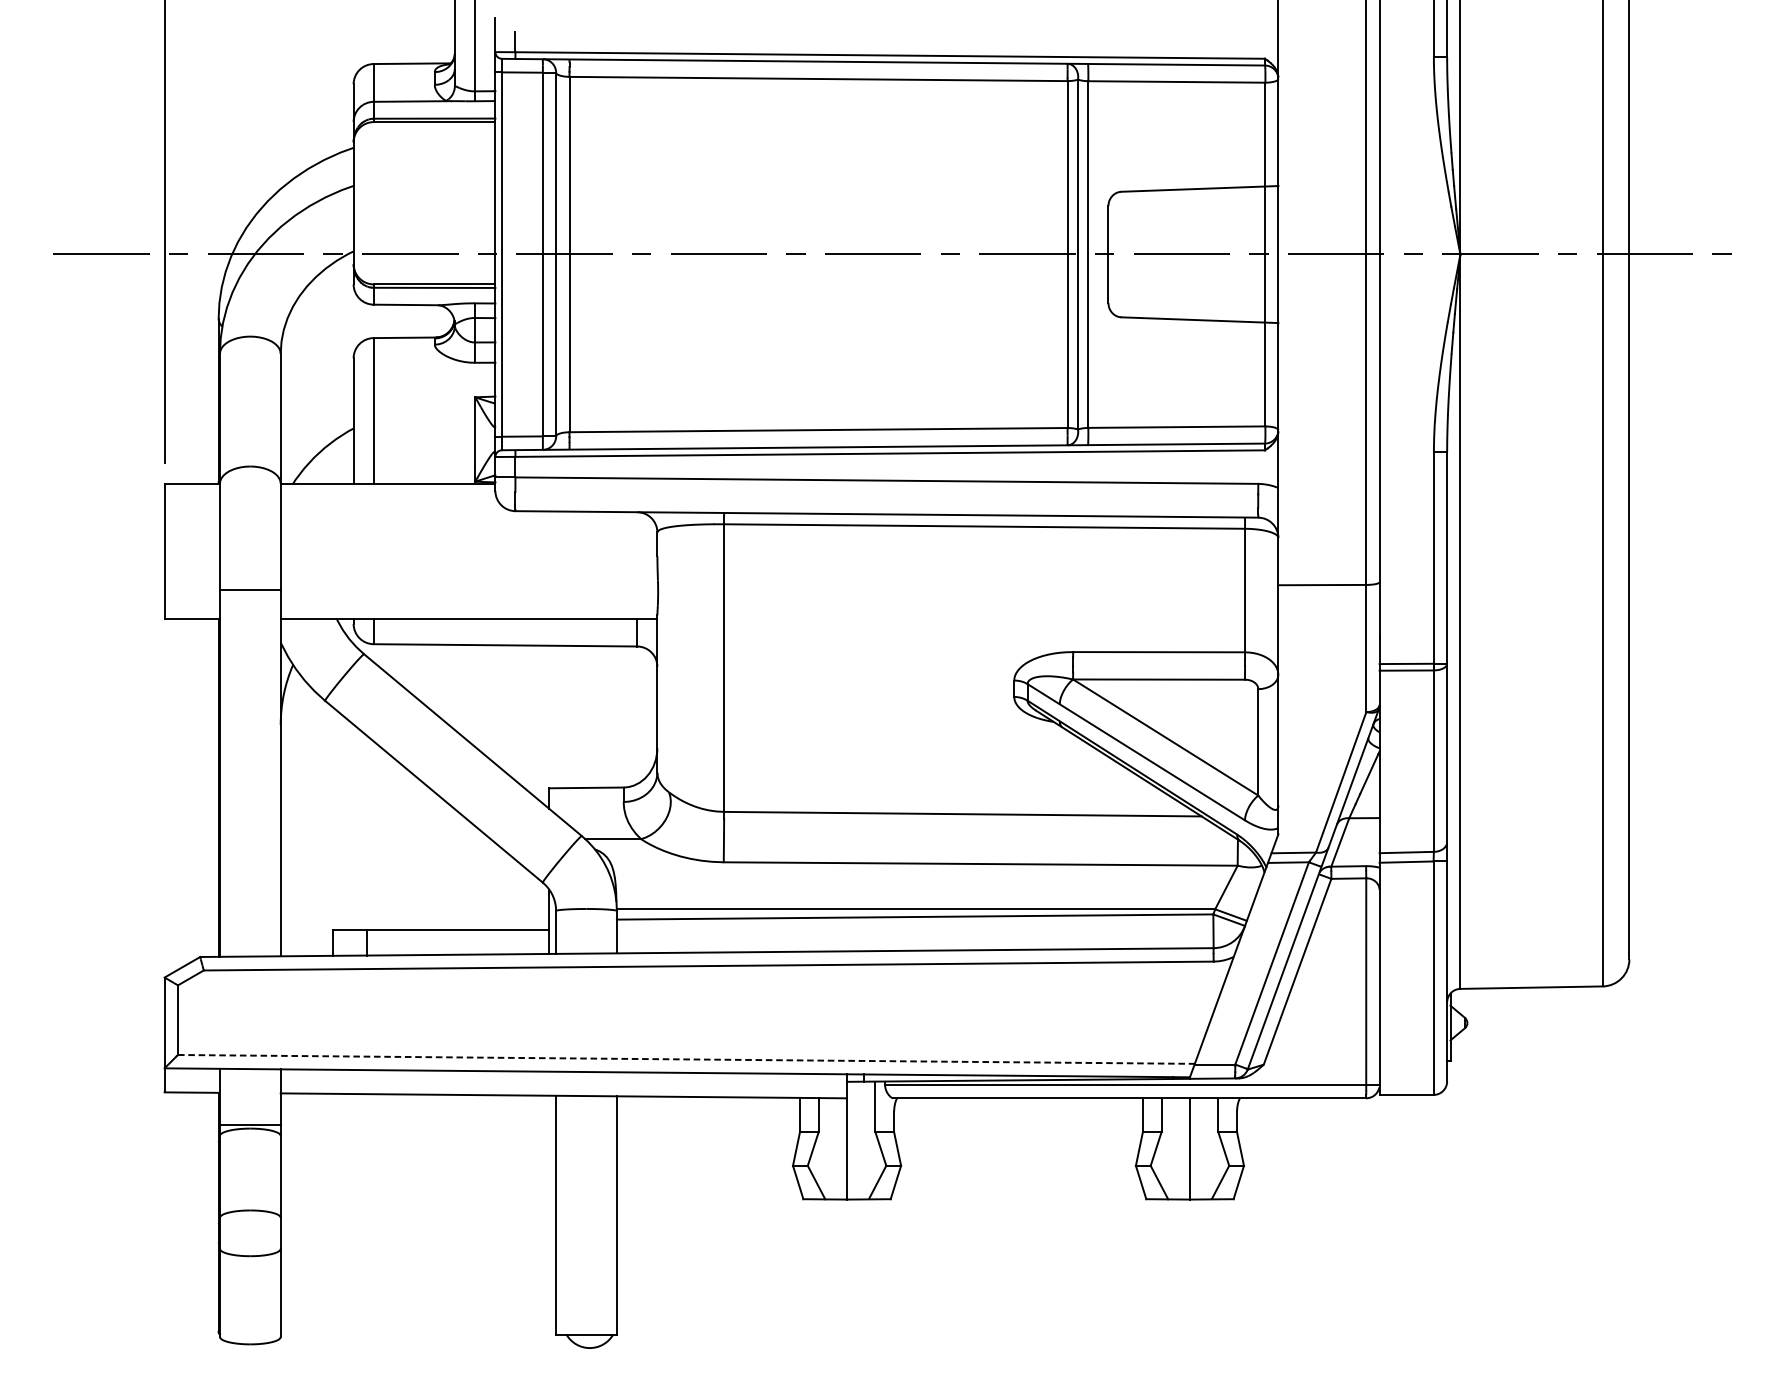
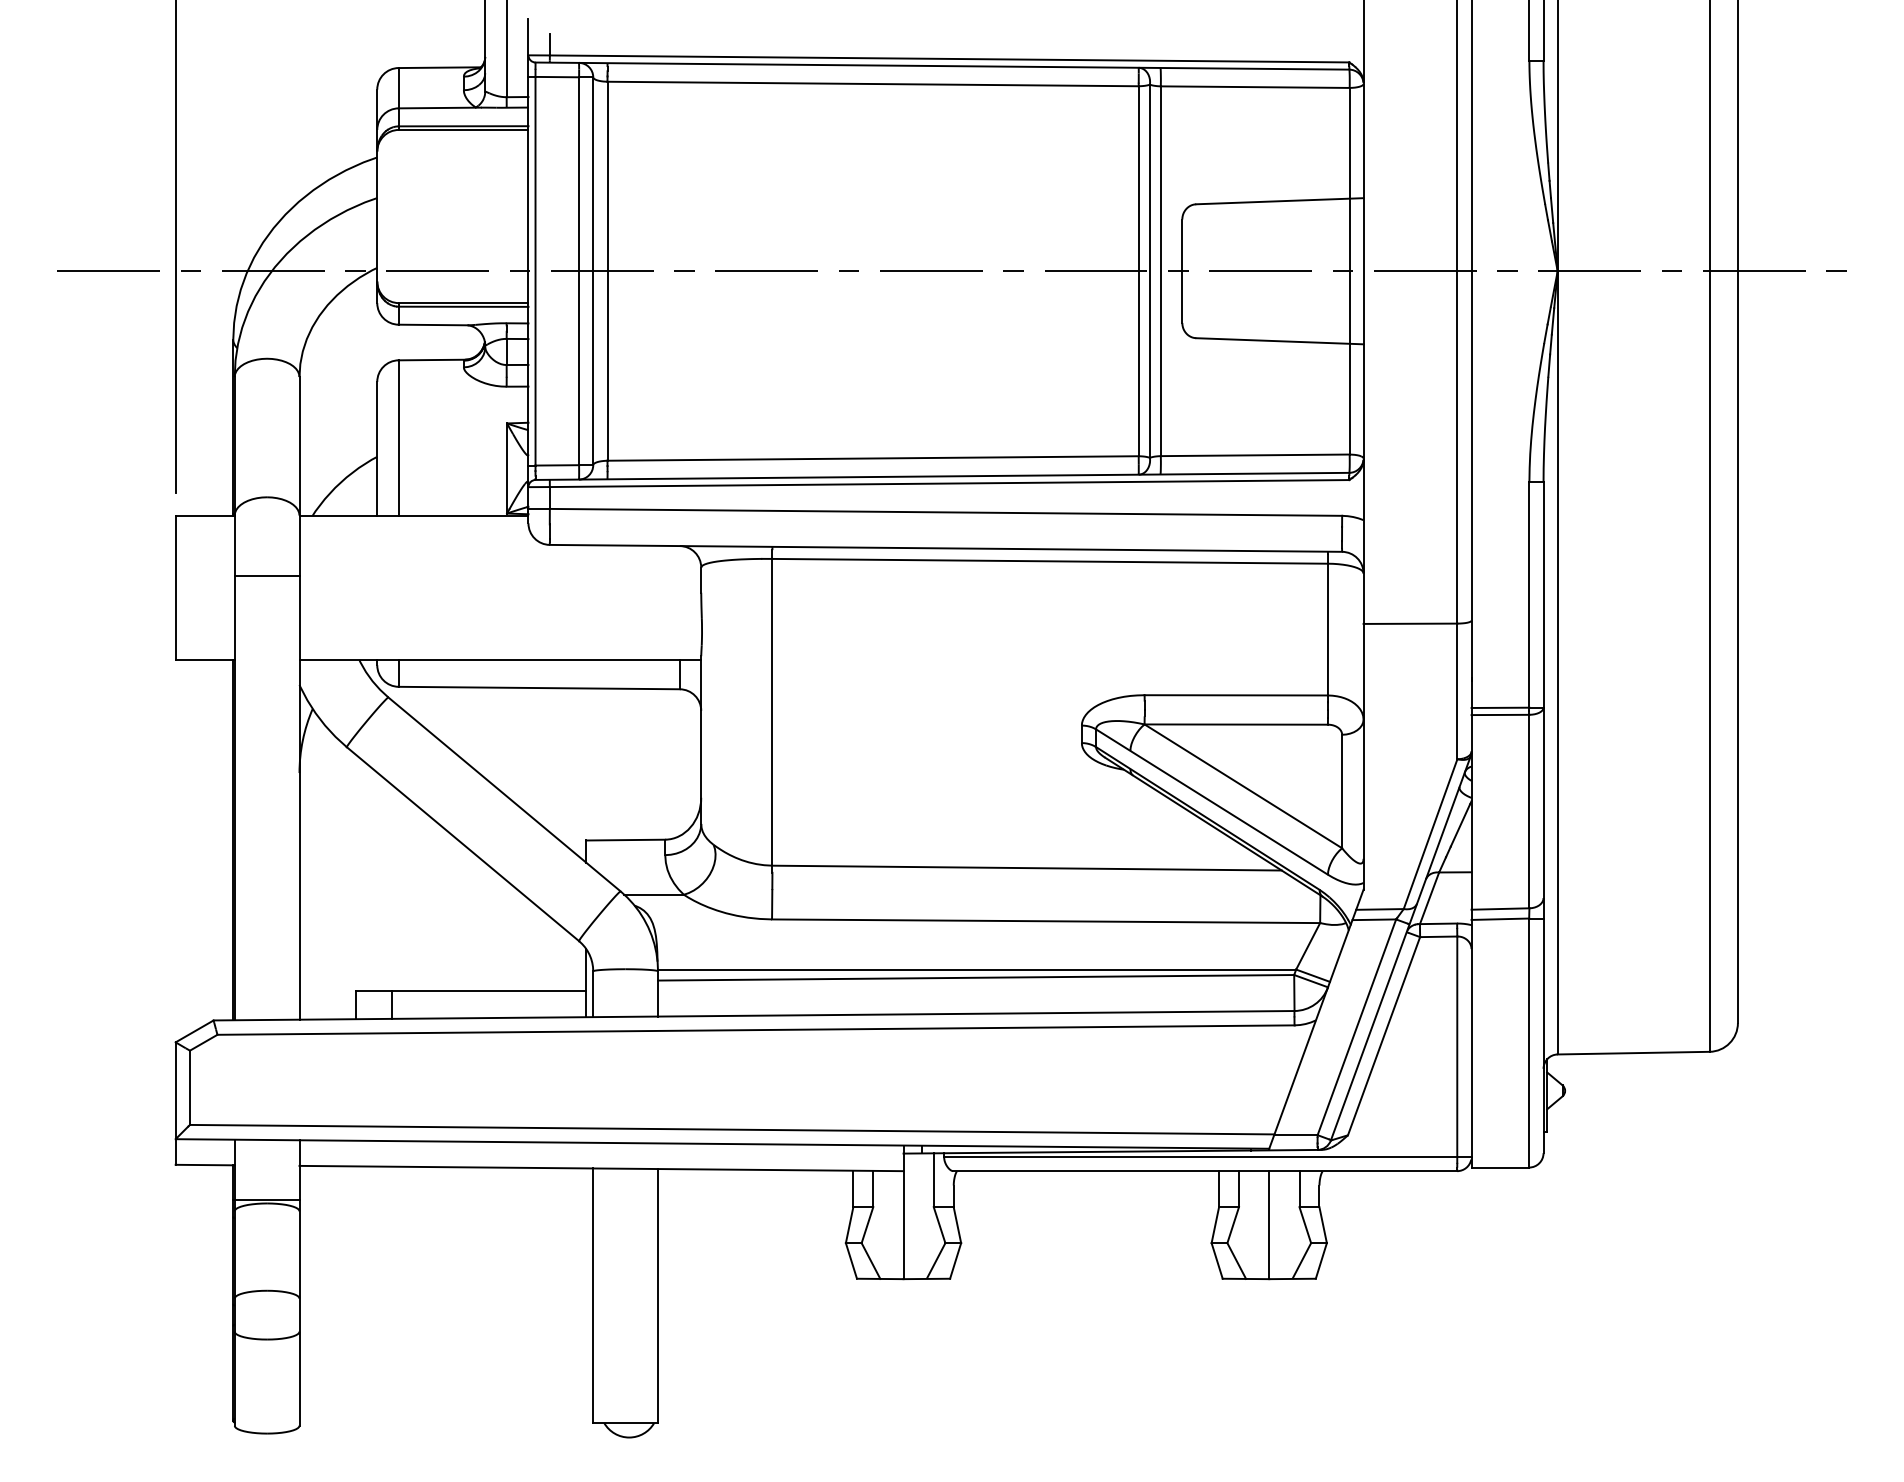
line: (249, 590) -> (266, 576), moved
line: (686, 1059) -> (732, 1129), dashed -> solid

